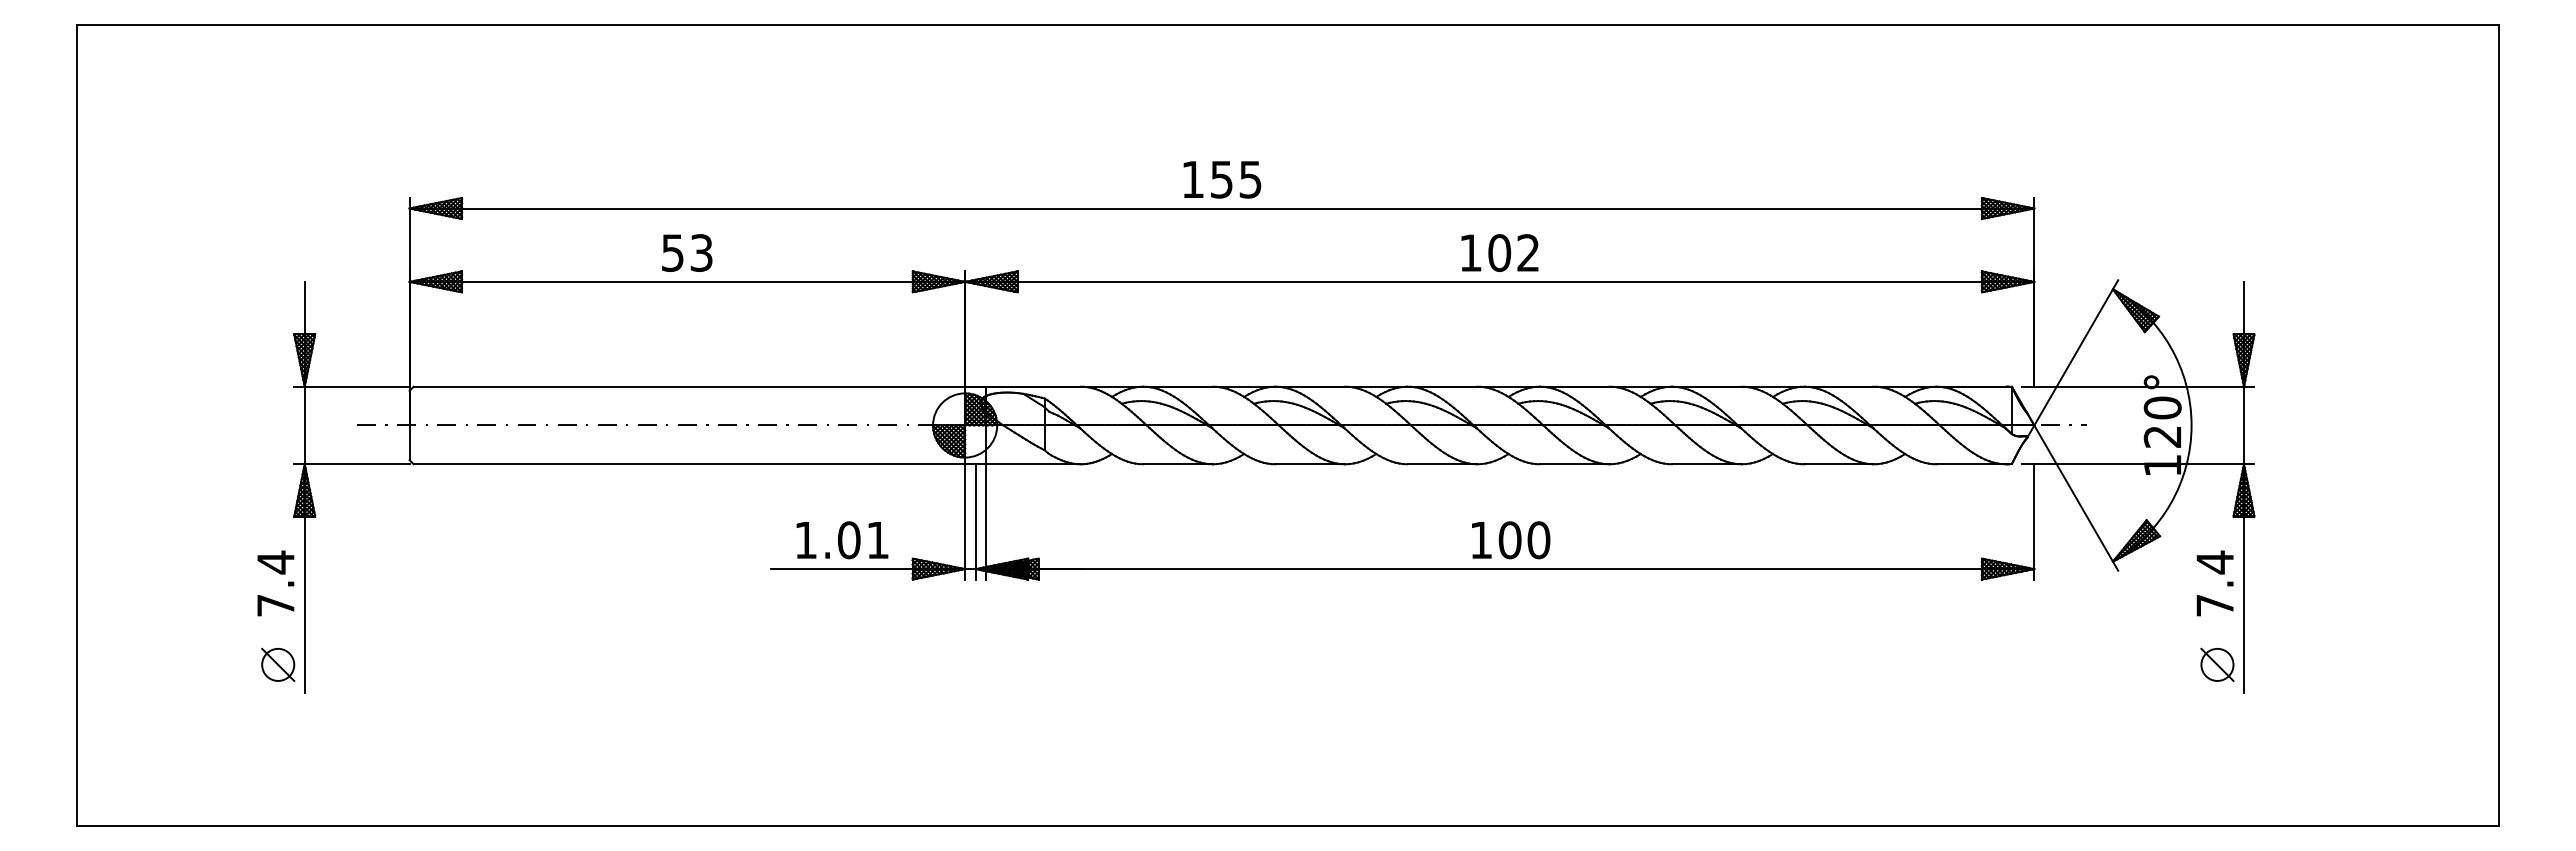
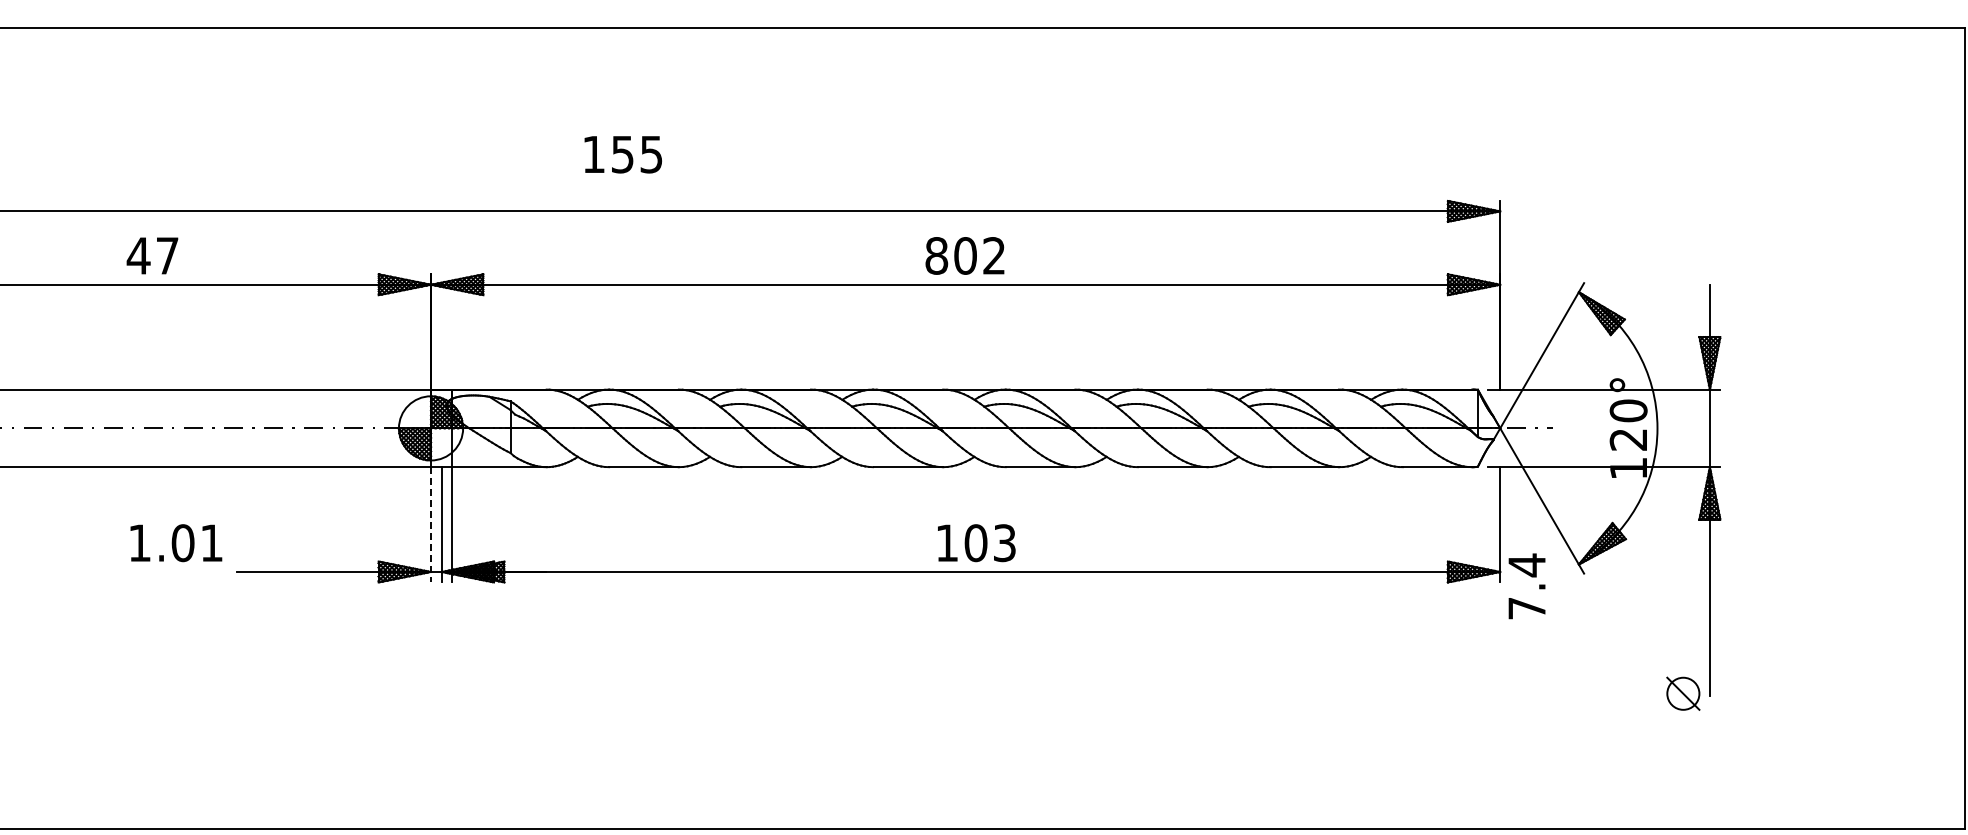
text: (1222, 179) -> (623, 154), moved
text: (1470, 252) -> (936, 255), 102 -> 802
text: (686, 253) -> (152, 256), 53 -> 47
line: (965, 521) -> (431, 524), solid -> dashed
text: (842, 540) -> (176, 543), moved
text: (1538, 540) -> (1004, 543), 100 -> 103
text: (2214, 583) -> (1526, 586), moved
part: (2217, 664) -> (1683, 693), moved

